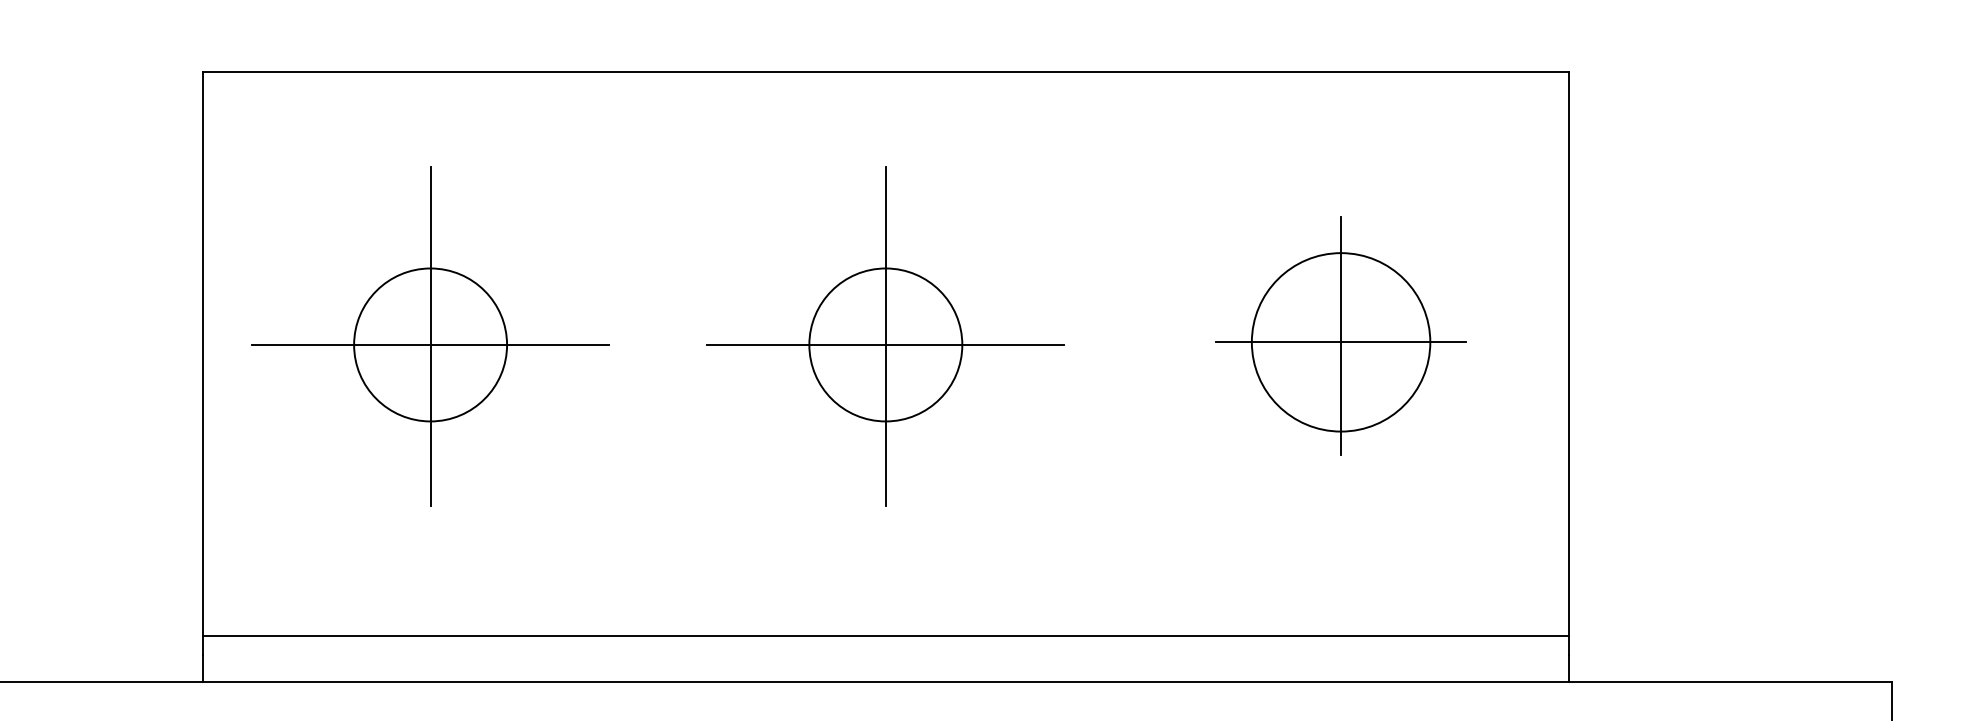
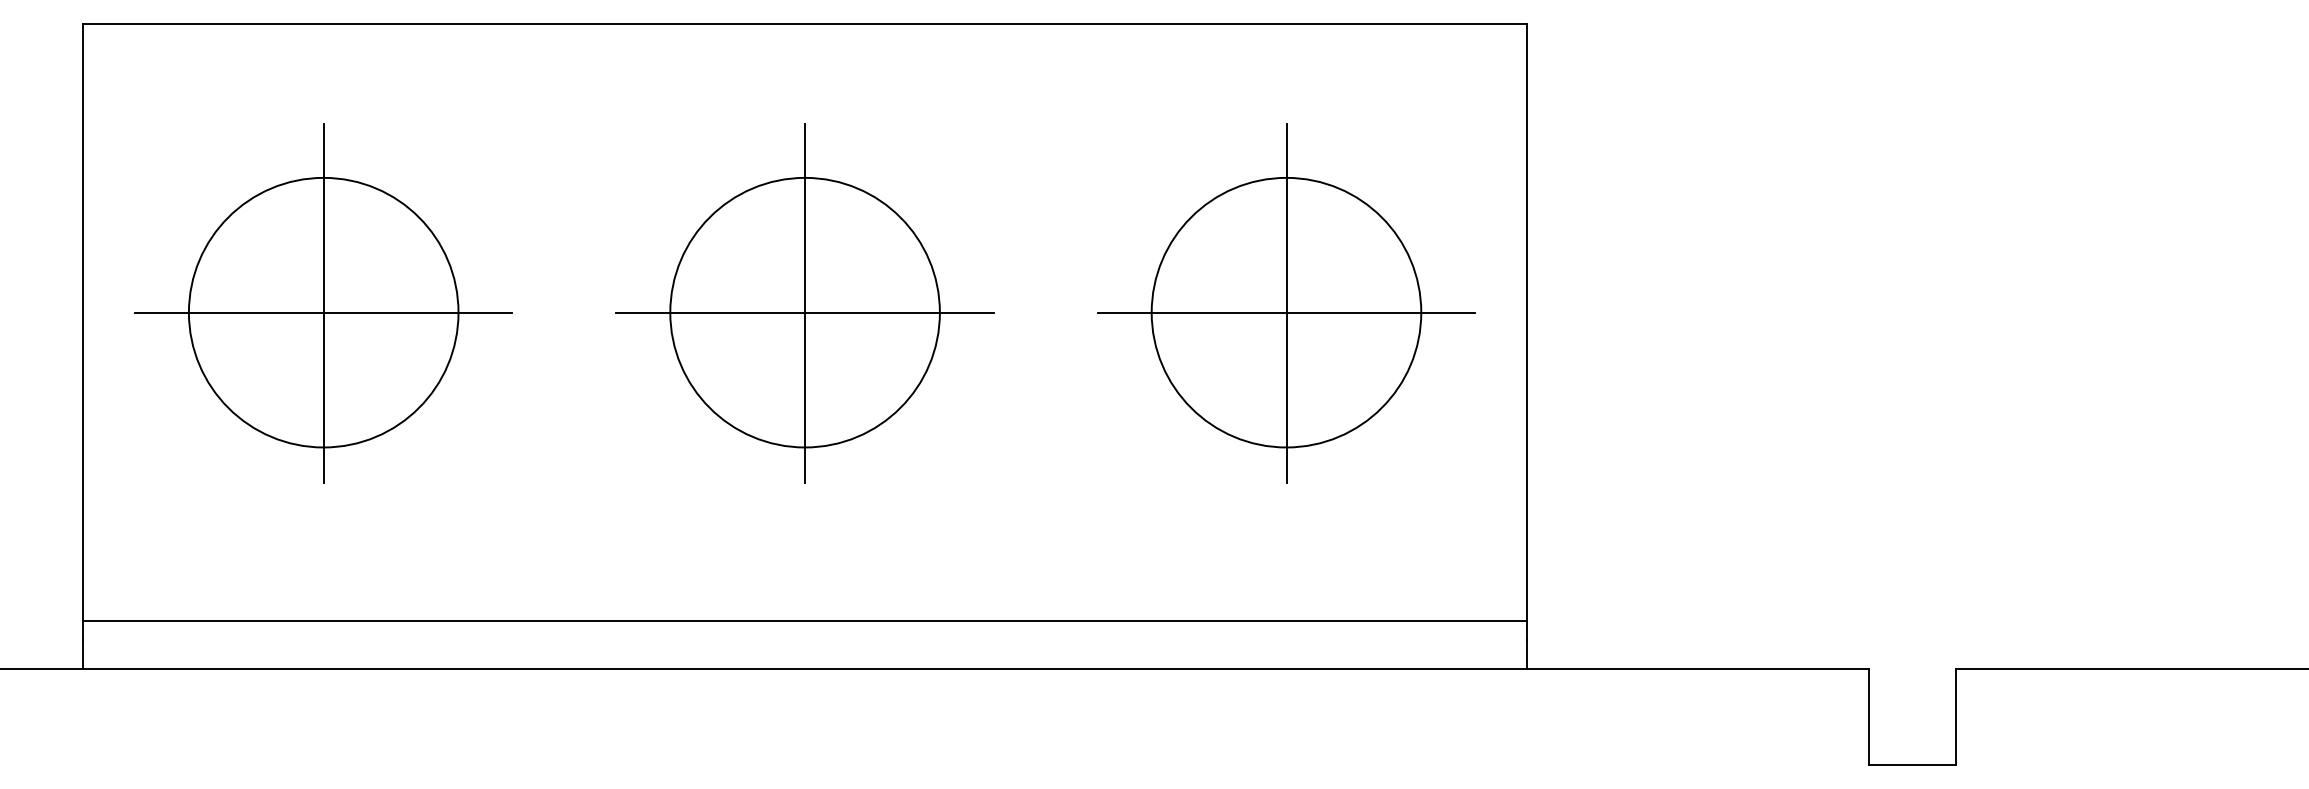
part: (1341, 336) -> (1286, 303), size x1.43
circle: (430, 344) -> (323, 312), size x1.67
circle: (885, 344) -> (804, 312), size x1.67

